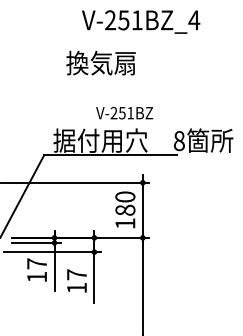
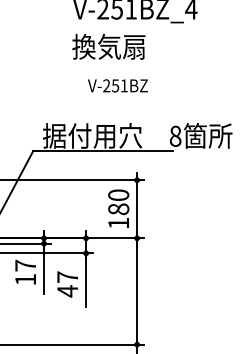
text: (100, 62) -> (108, 46), moved
text: (124, 113) -> (117, 86), moved
text: (76, 288) -> (67, 291), 17 -> 47

